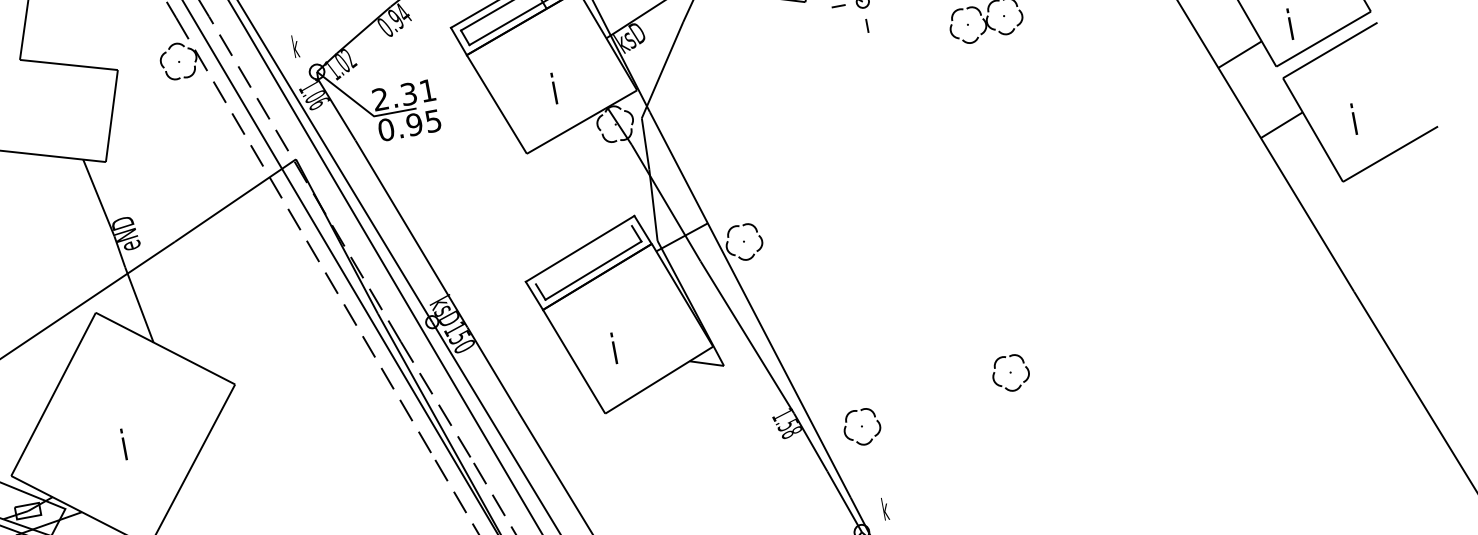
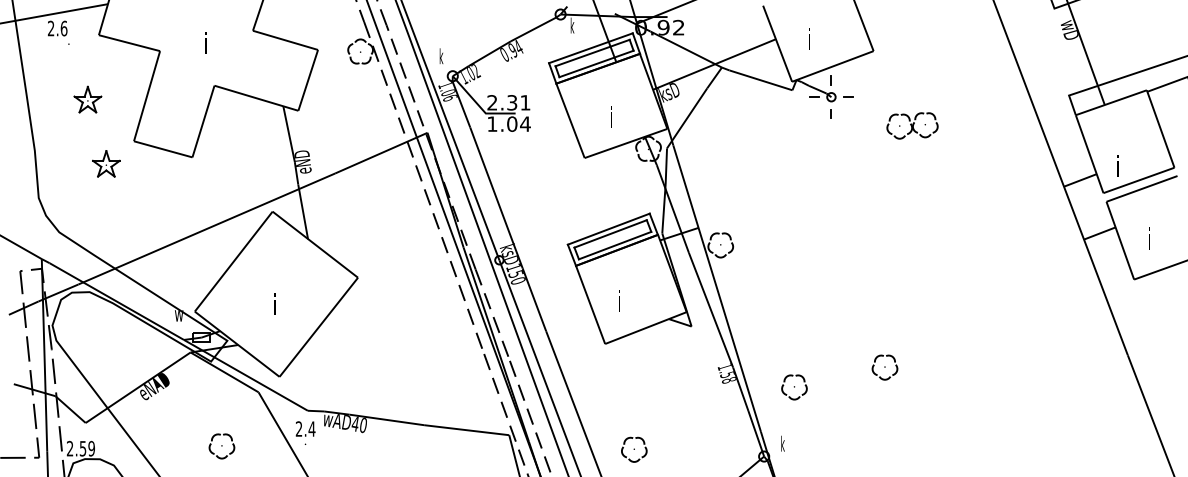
text: (409, 124) -> (508, 123), 0.95 -> 1.04
line: (583, 254) -> (610, 233), added
part: (862, 427) -> (794, 387), moved

